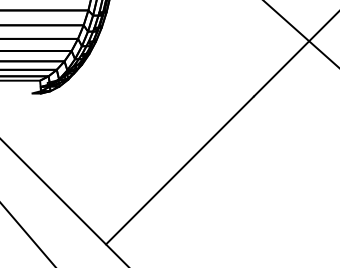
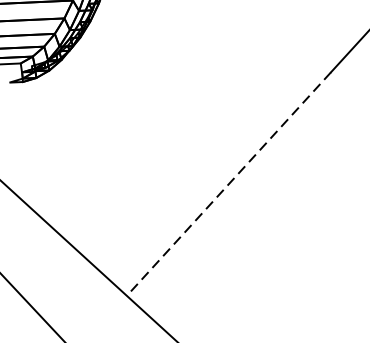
line: (179, 170) -> (228, 184), solid -> dashed

